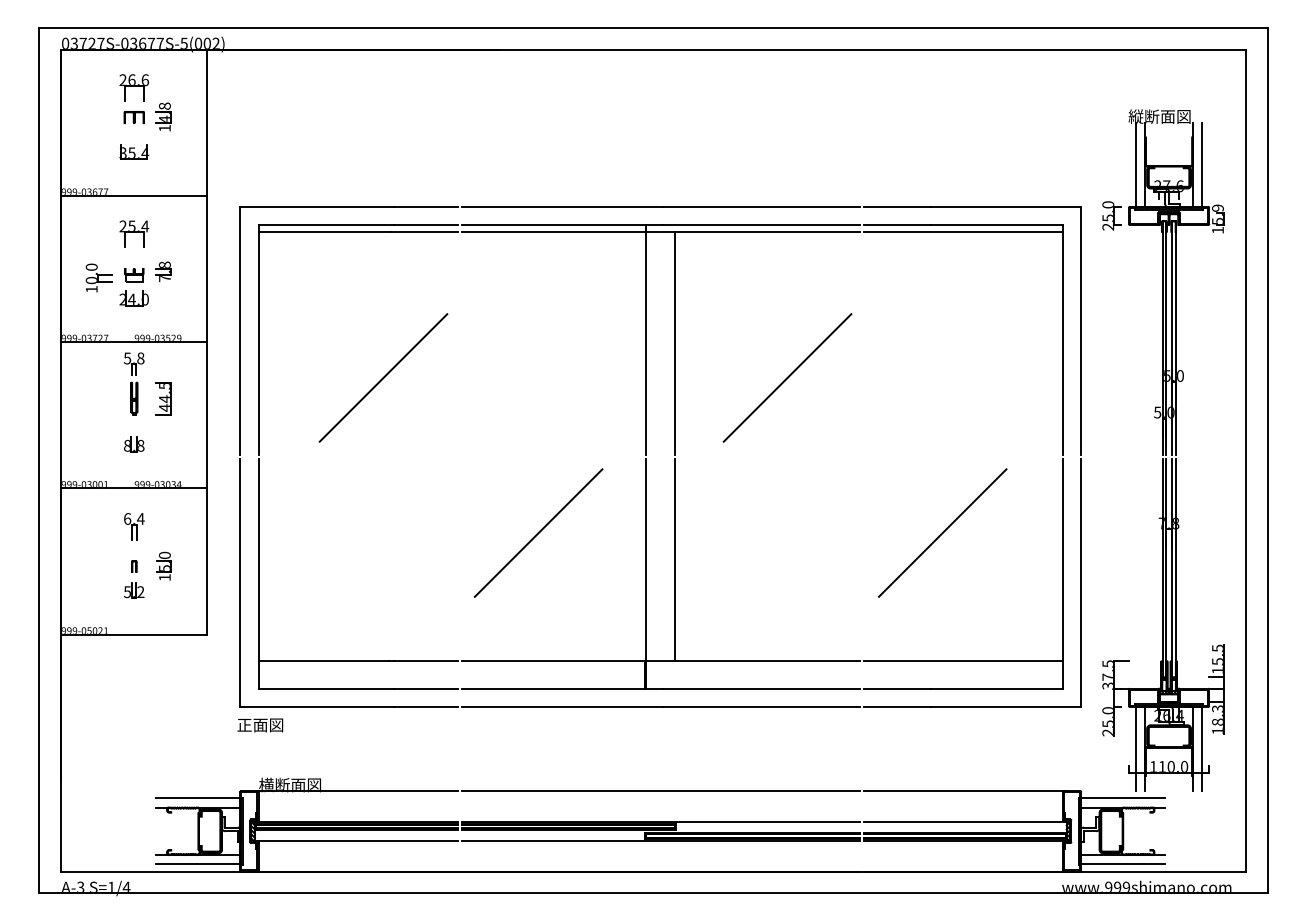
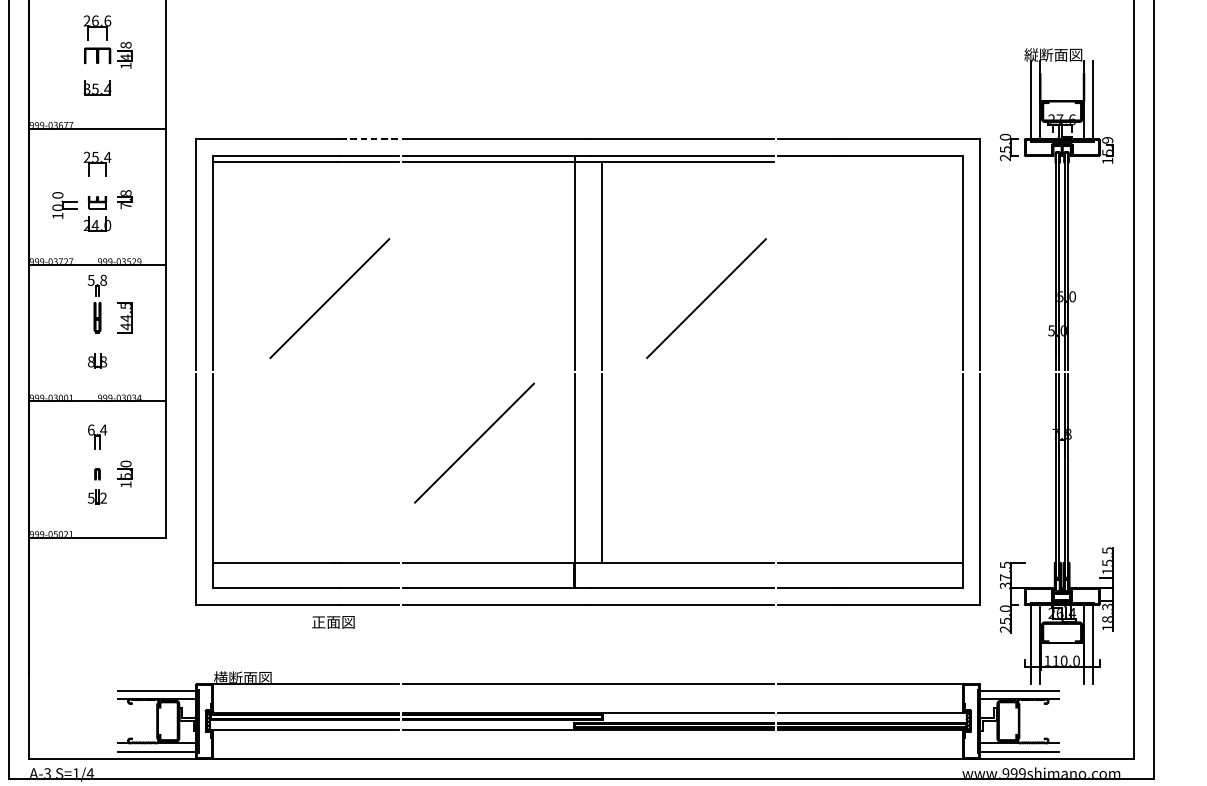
part: (133, 117) -> (96, 55), size x1.4
line: (426, 206) -> (369, 138), solid -> dashed
line: (963, 231) -> (870, 162), removed
line: (942, 532) -> (850, 442), removed
text: (260, 725) -> (333, 622), moved

